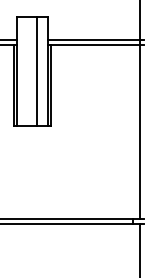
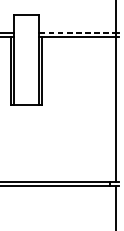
line: (94, 40) -> (78, 33), solid -> dashed
line: (37, 71) -> (30, 59), removed

